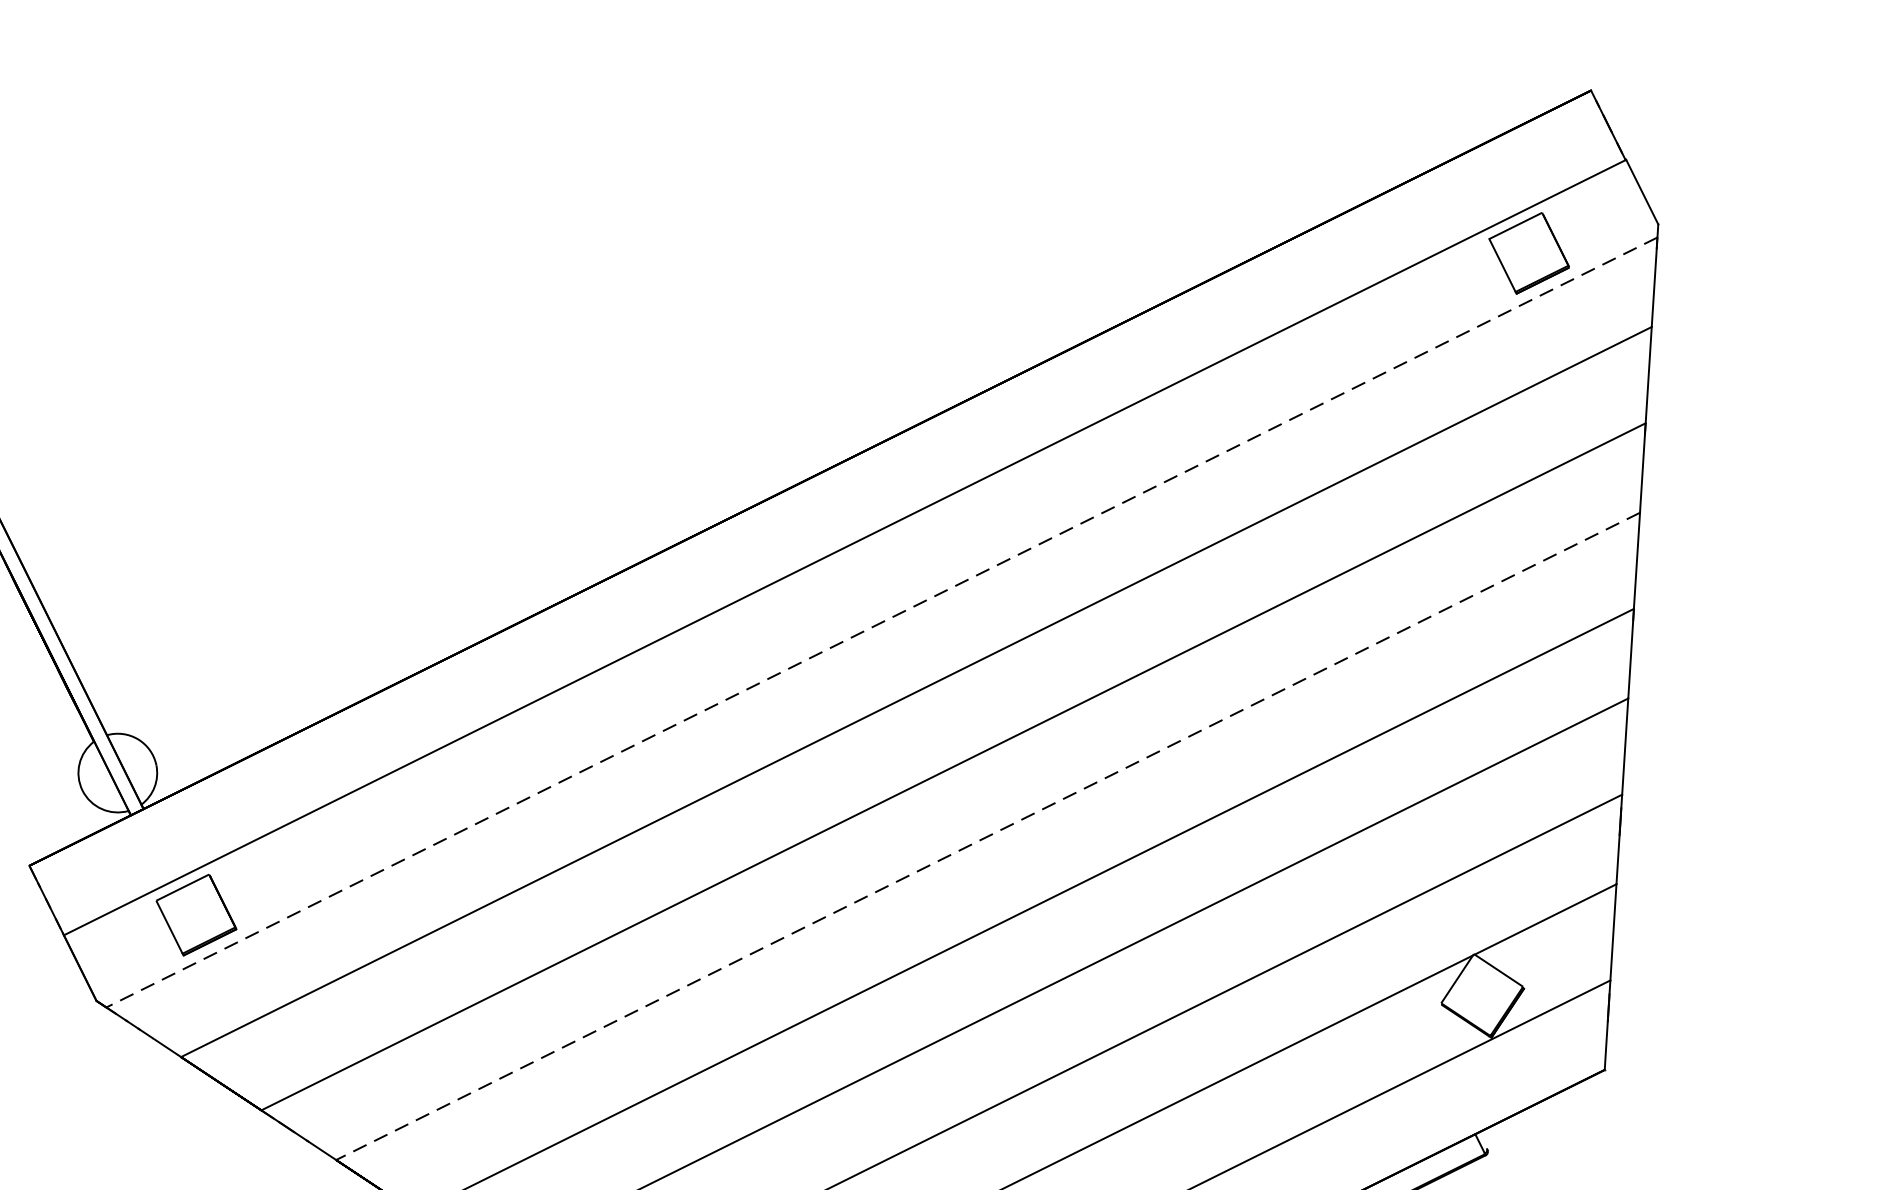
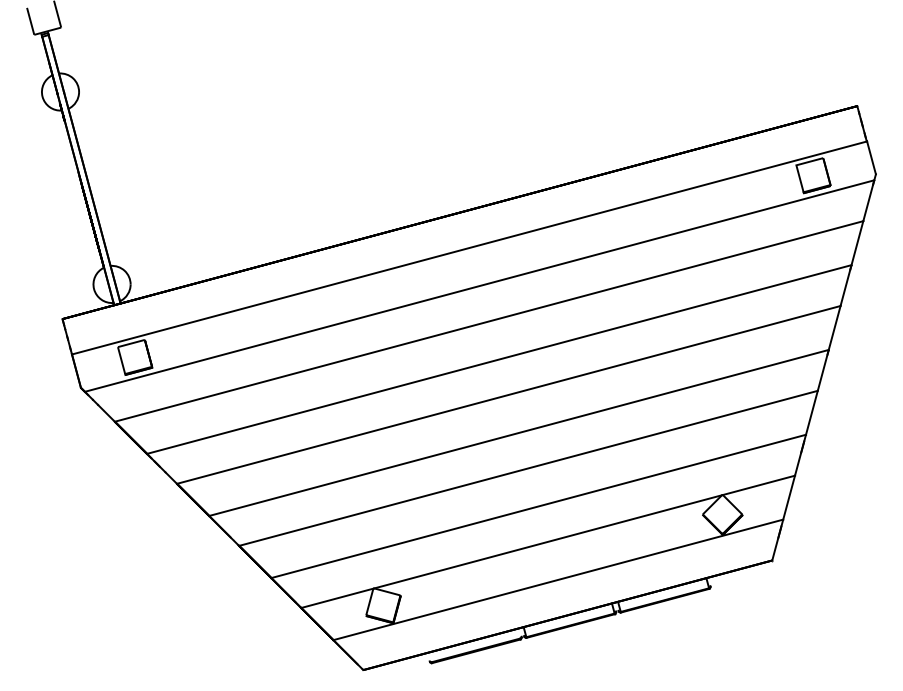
line: (881, 623) -> (479, 286), dashed -> solid
line: (987, 837) -> (508, 395), dashed -> solid

